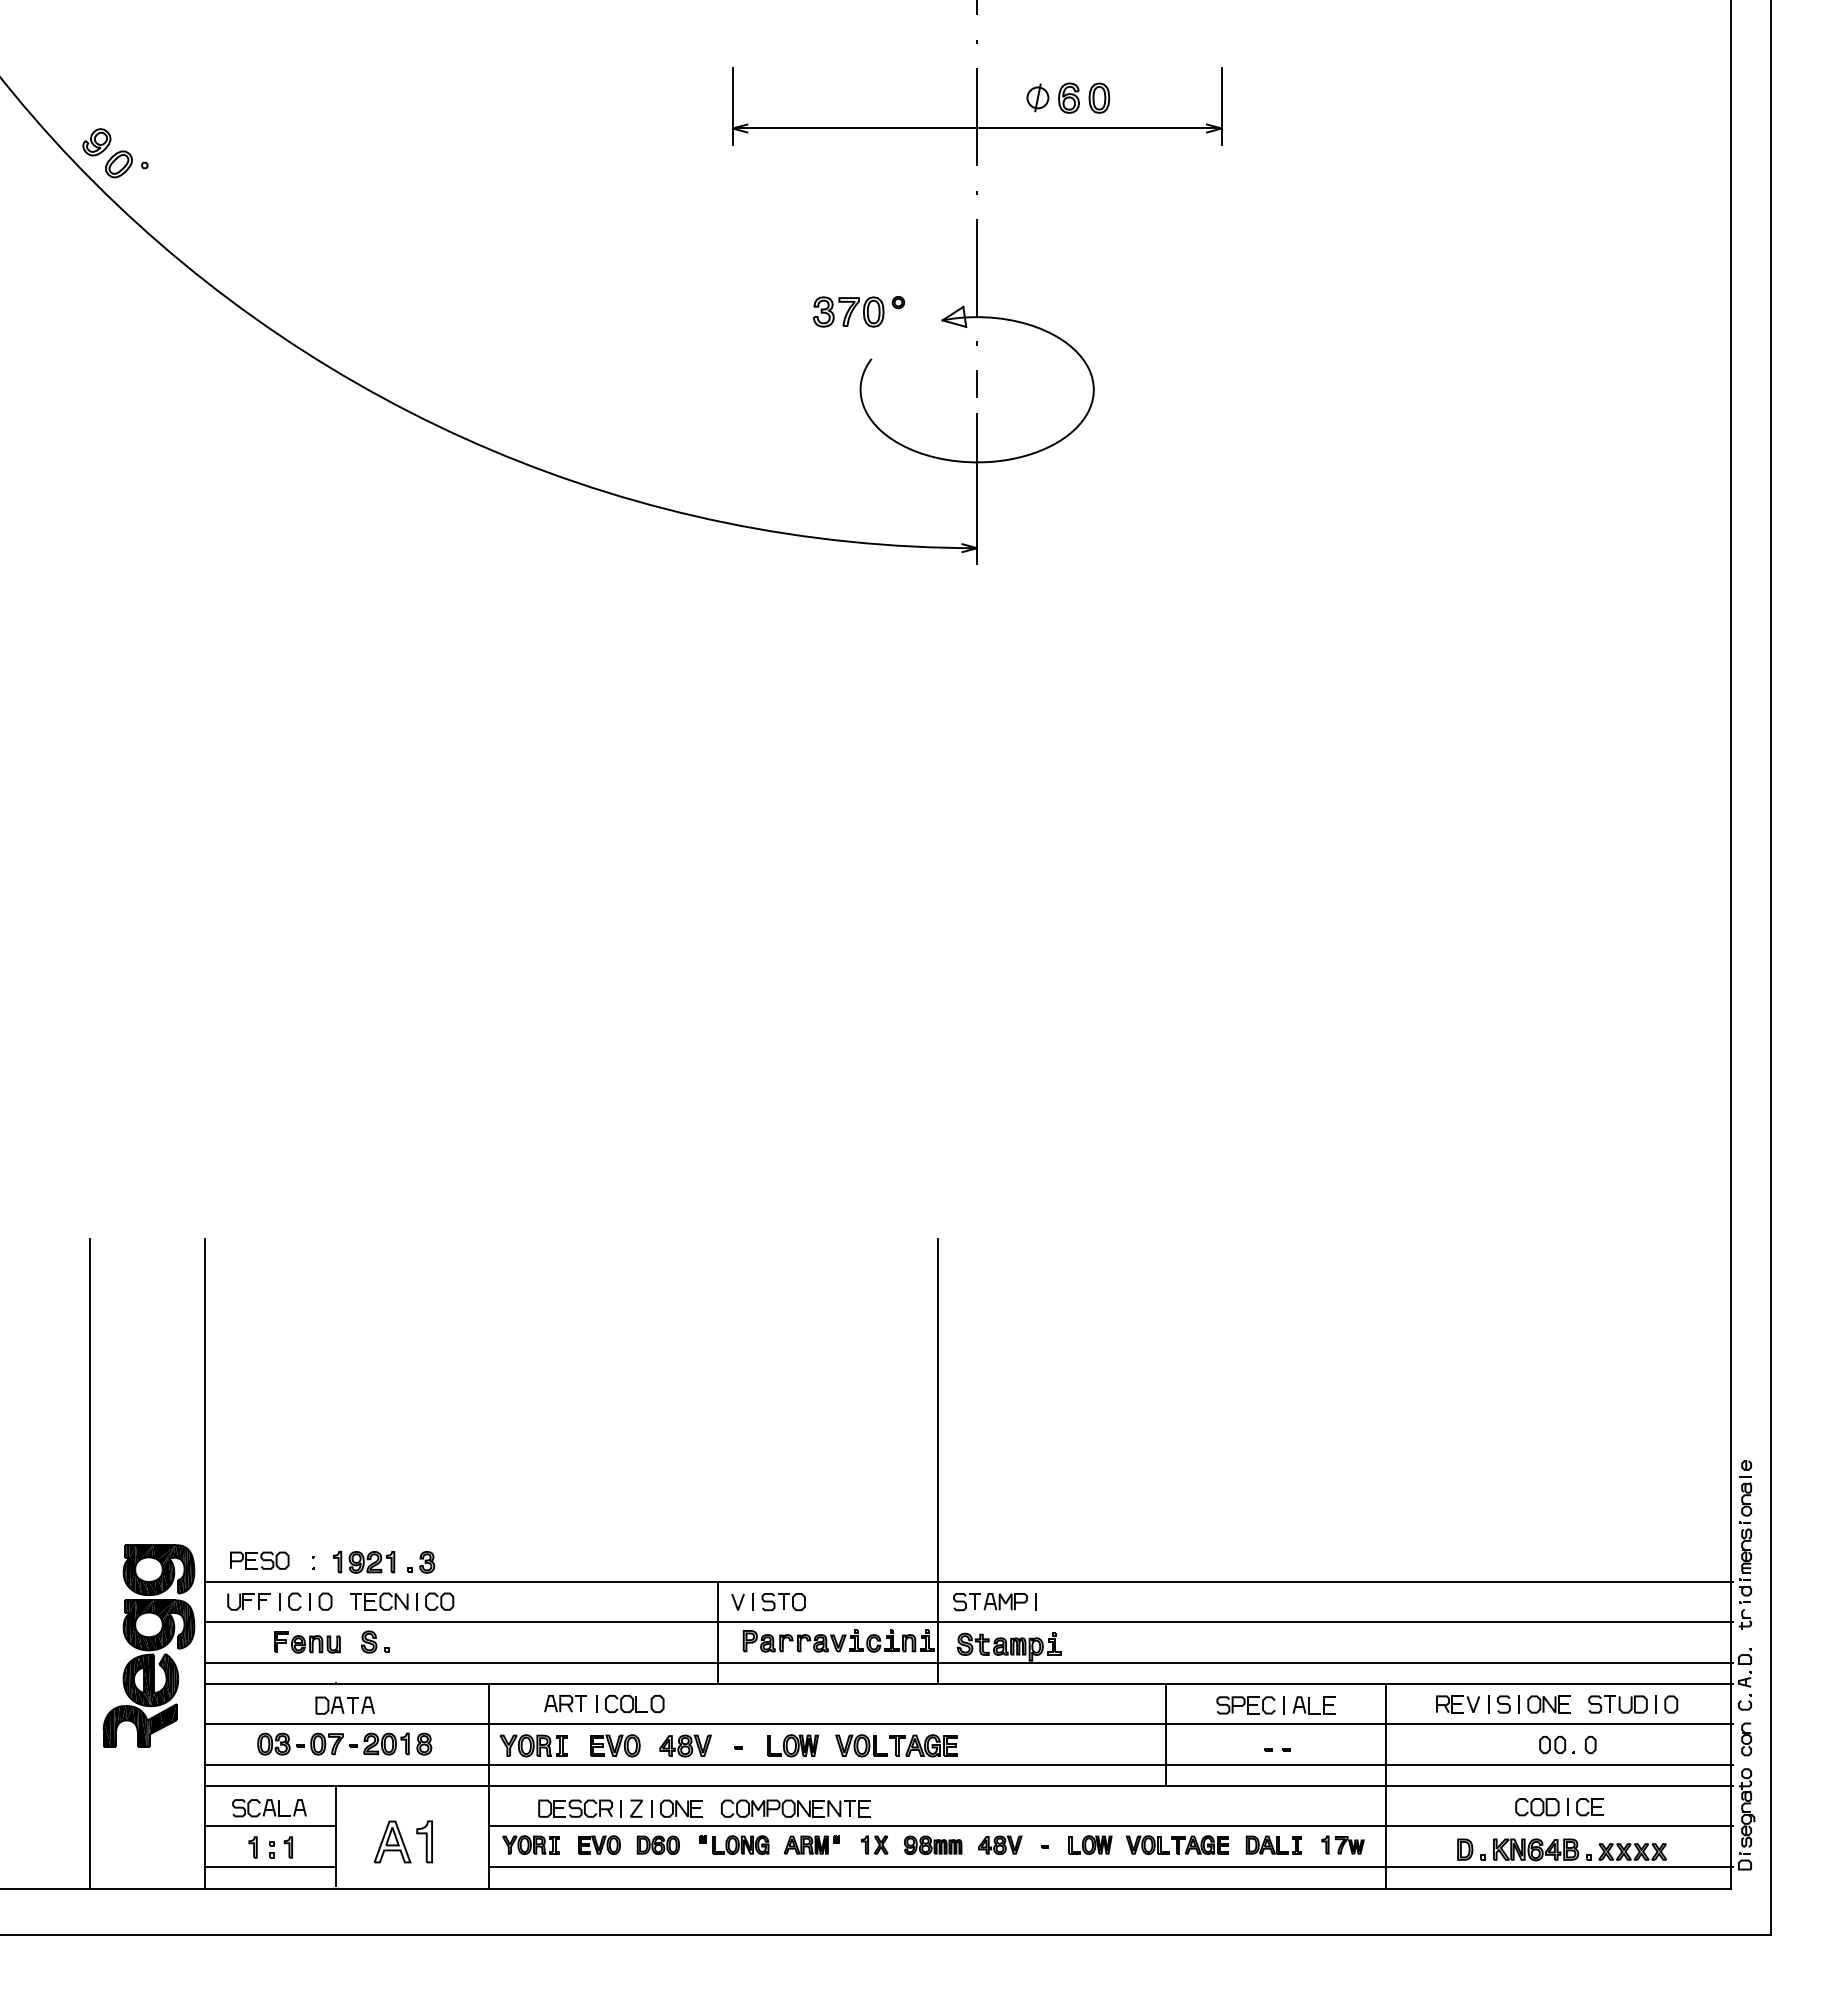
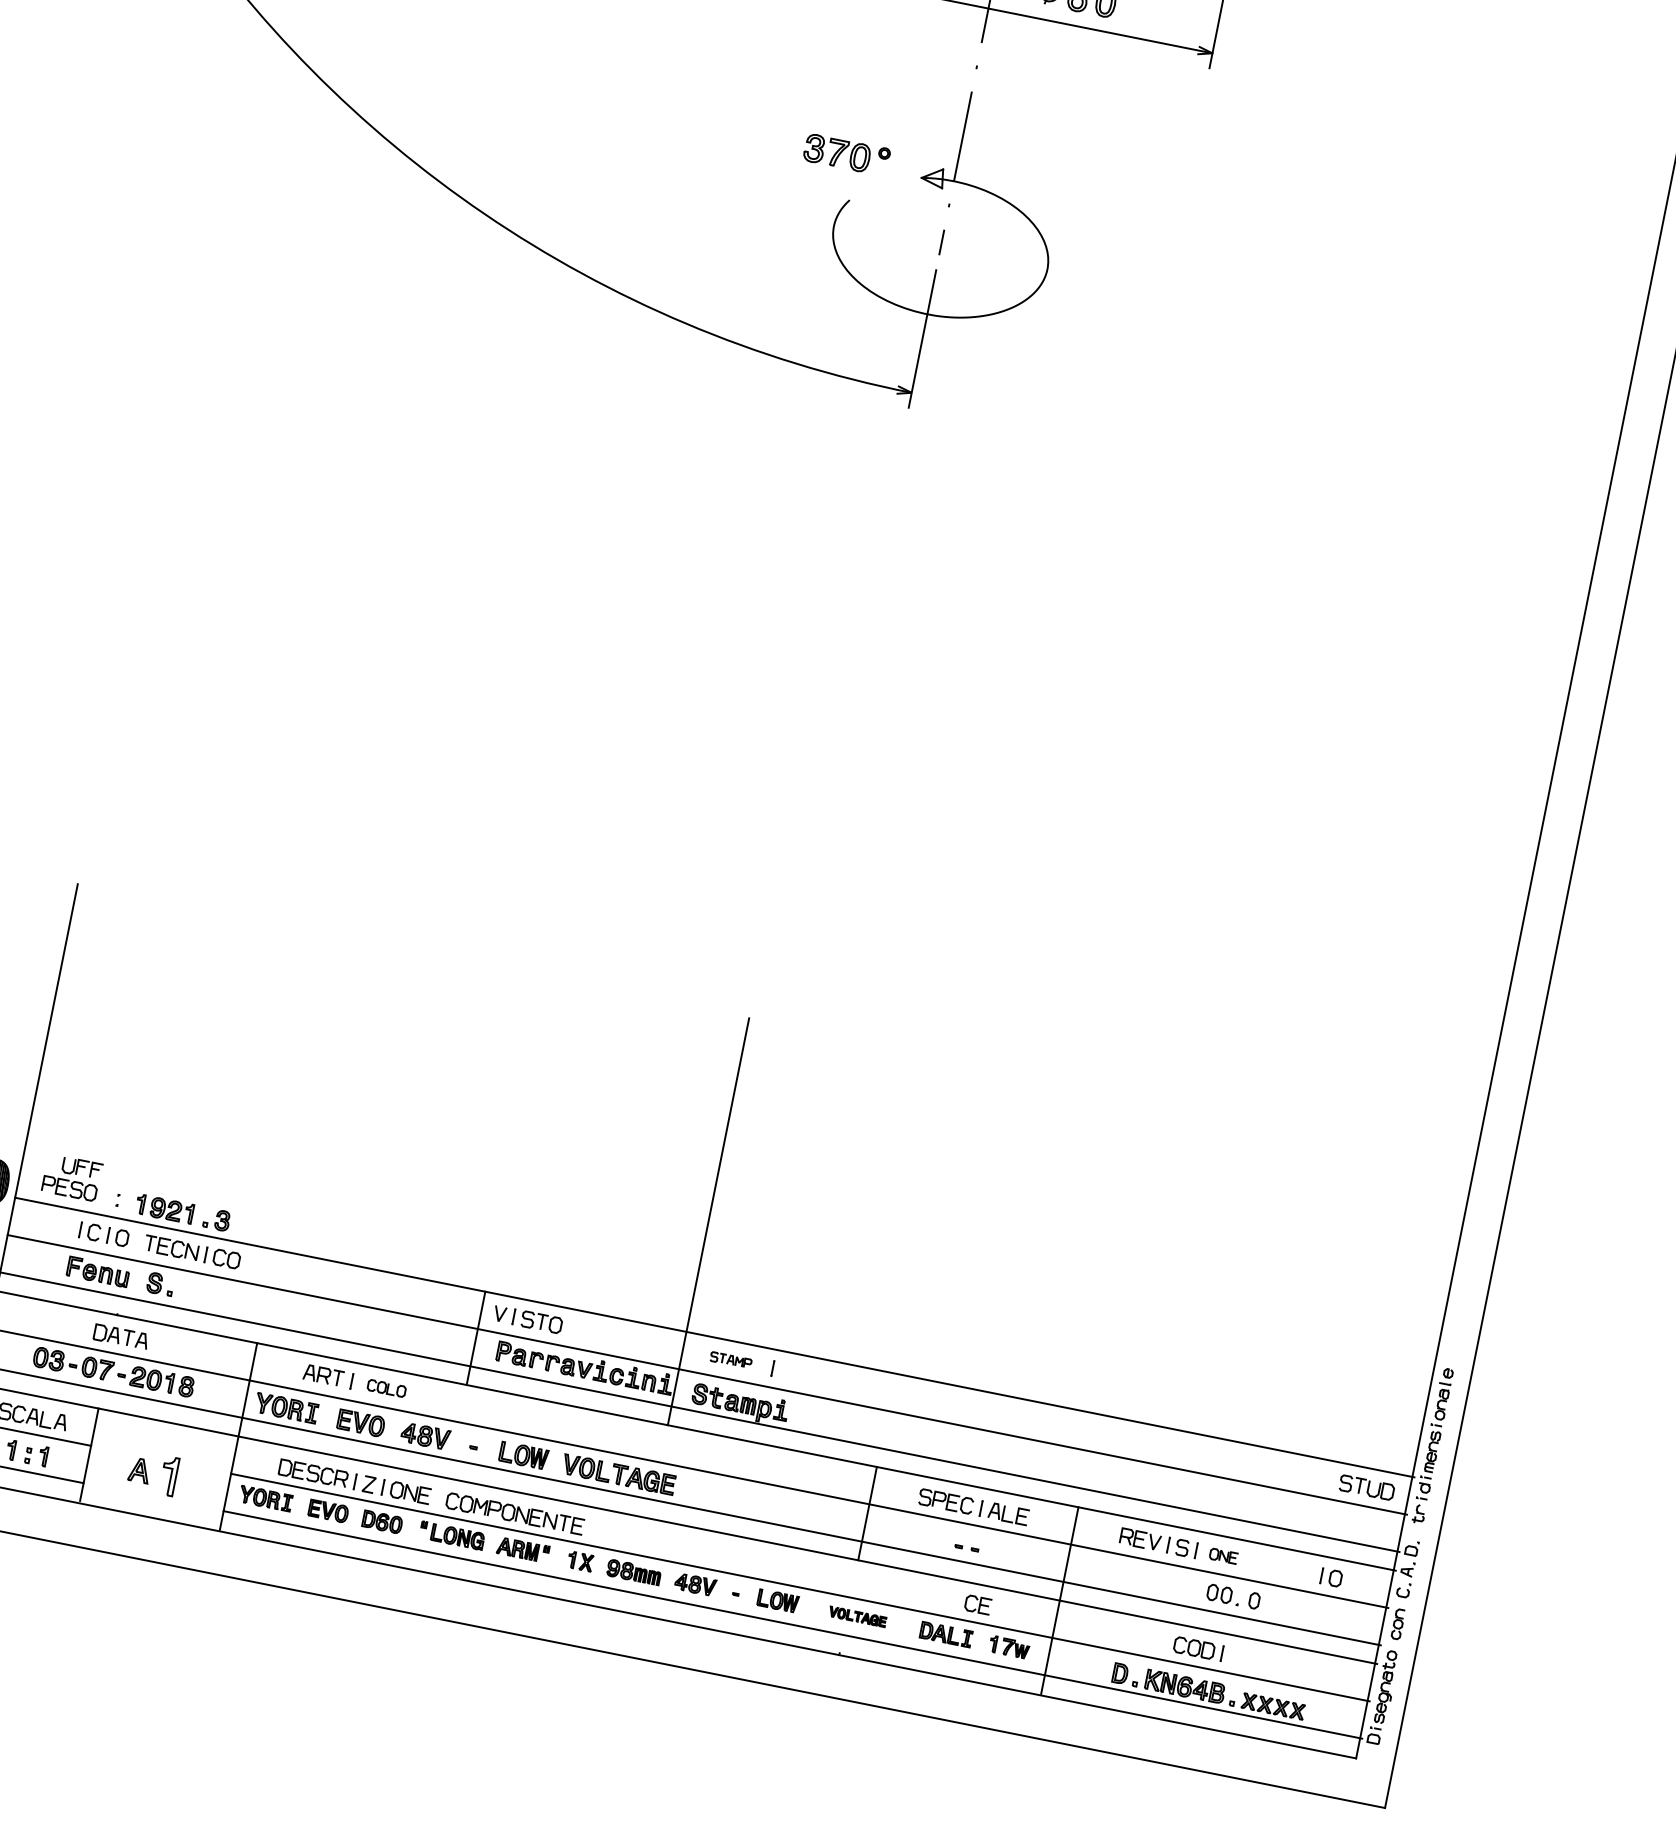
part: (248, 1601) -> (82, 1168), moved
part: (990, 1602) -> (730, 1360), size x0.6
part: (634, 1703) -> (386, 1387), size x0.7
part: (1548, 1704) -> (1223, 1556), size x0.7
part: (1617, 1704) -> (1366, 1487), moved
part: (1589, 1807) -> (977, 1605), moved
part: (392, 1841) -> (139, 1470), size x0.6
part: (1176, 1844) -> (857, 1616), size x0.6

